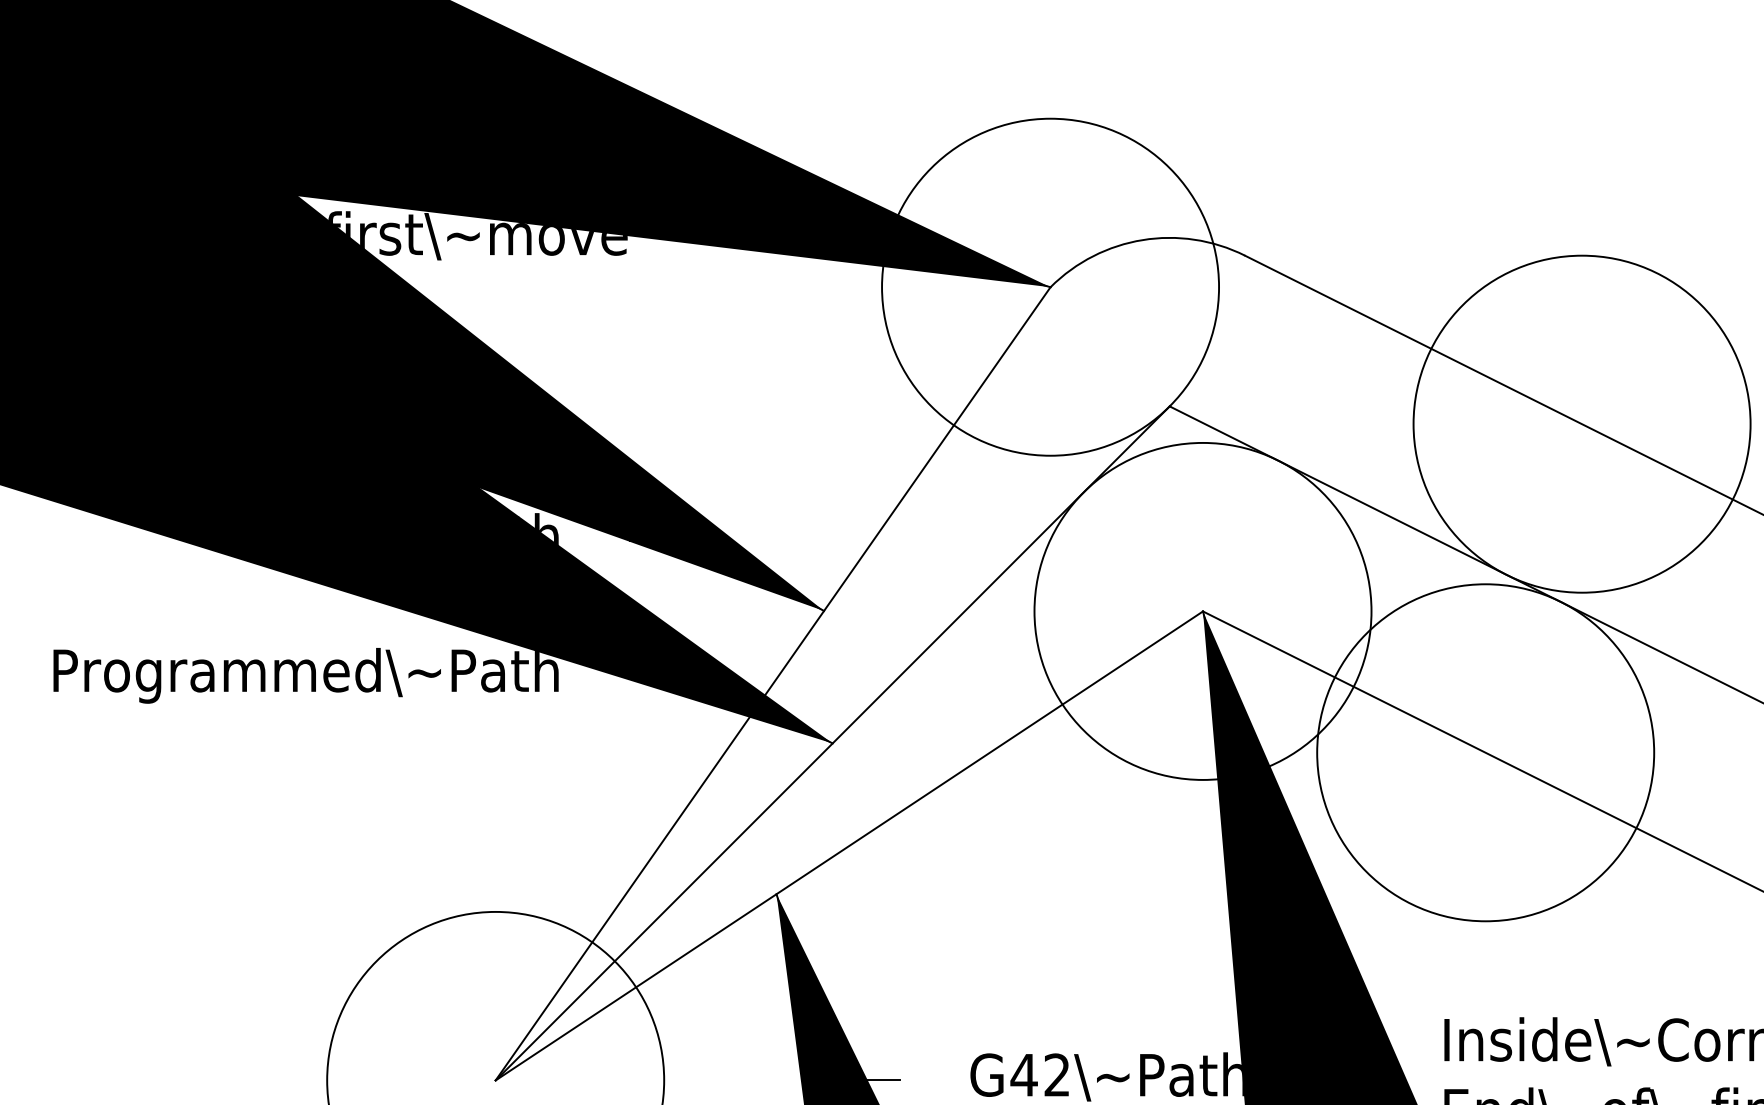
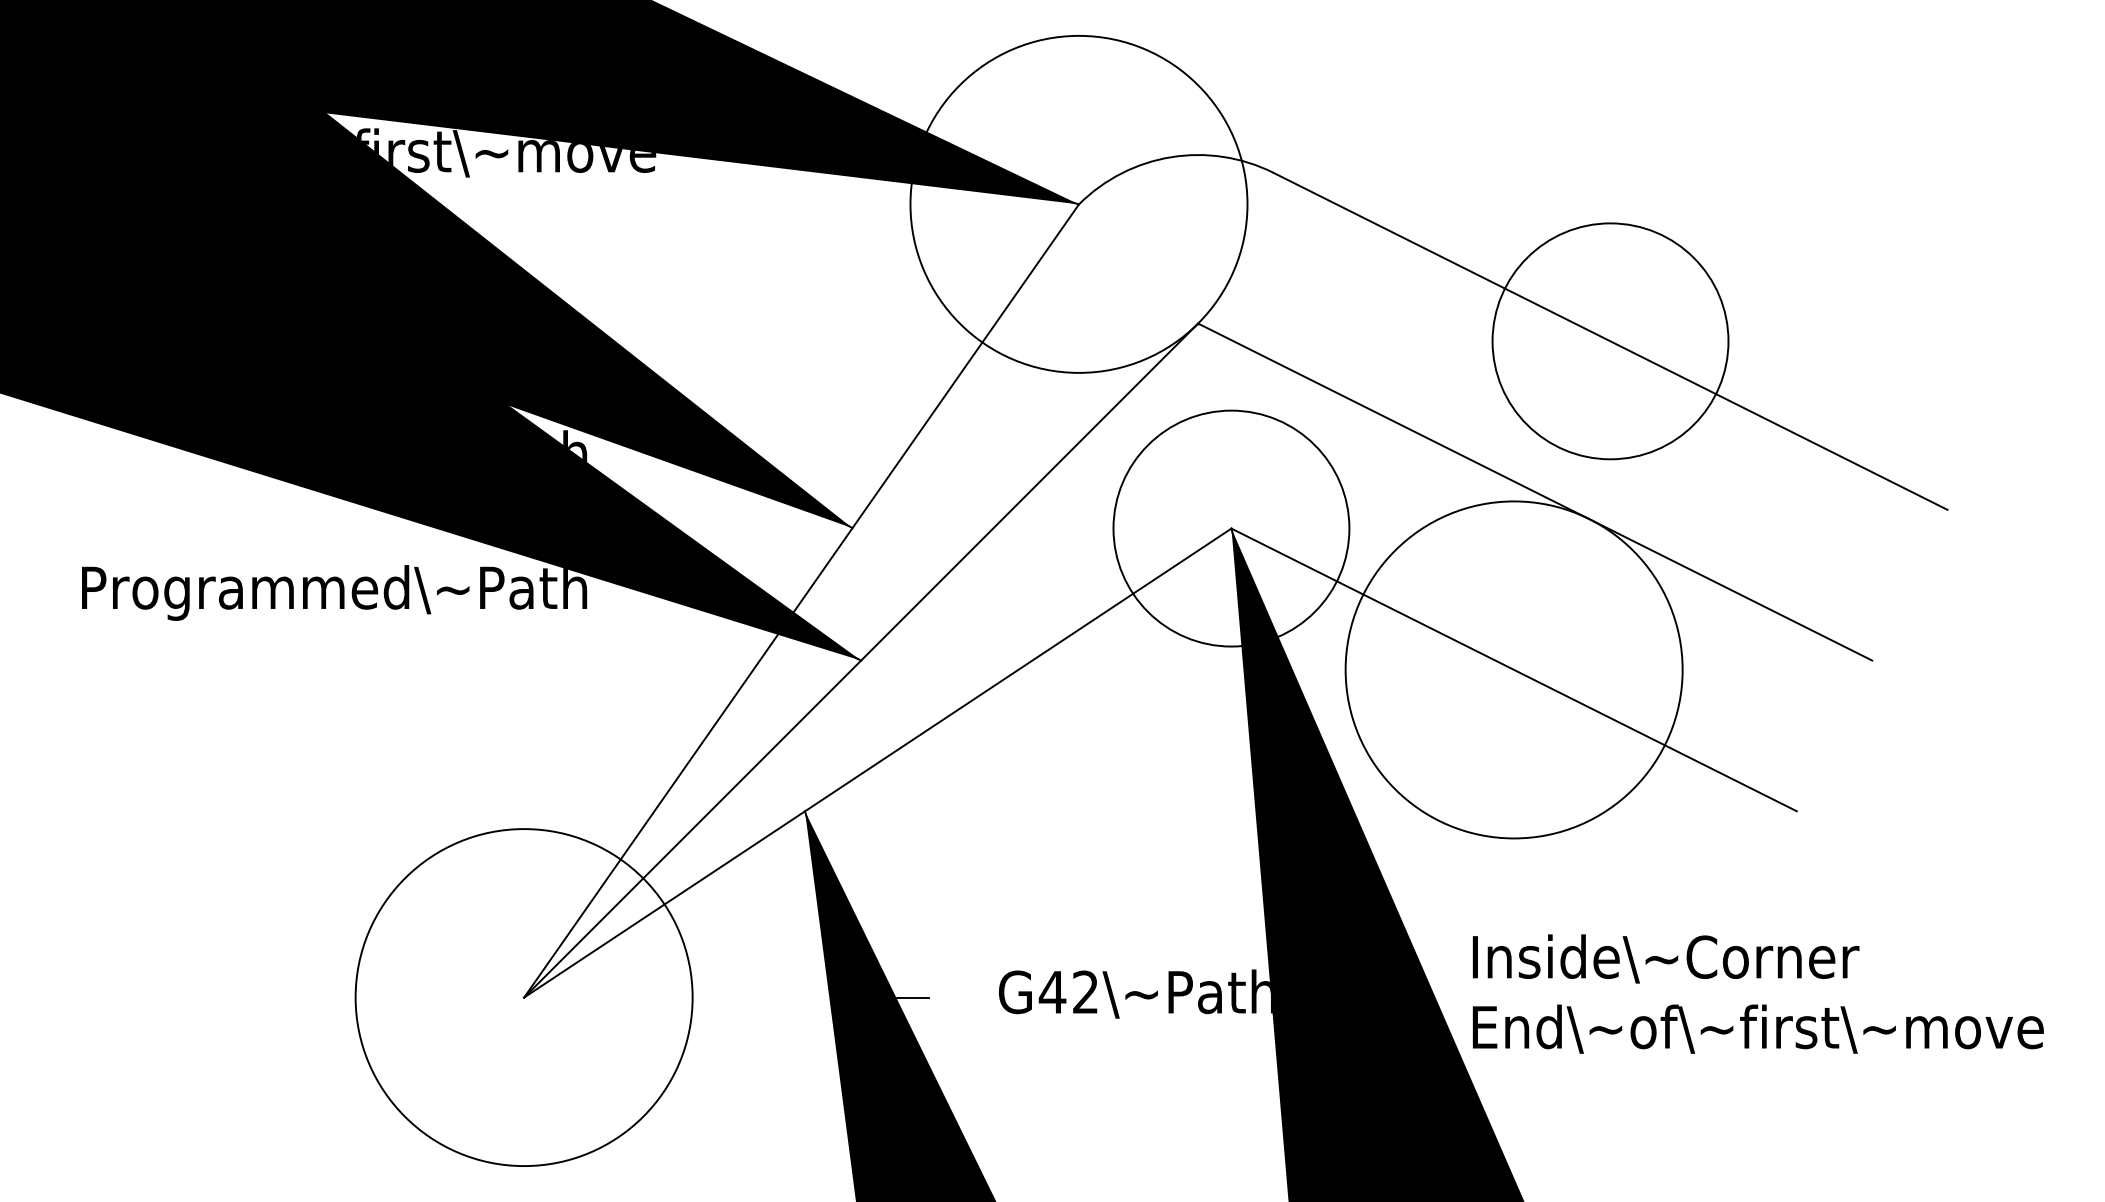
circle: (1582, 423) -> (1610, 340), size x0.7
circle: (1202, 611) -> (1230, 528), size x0.7

